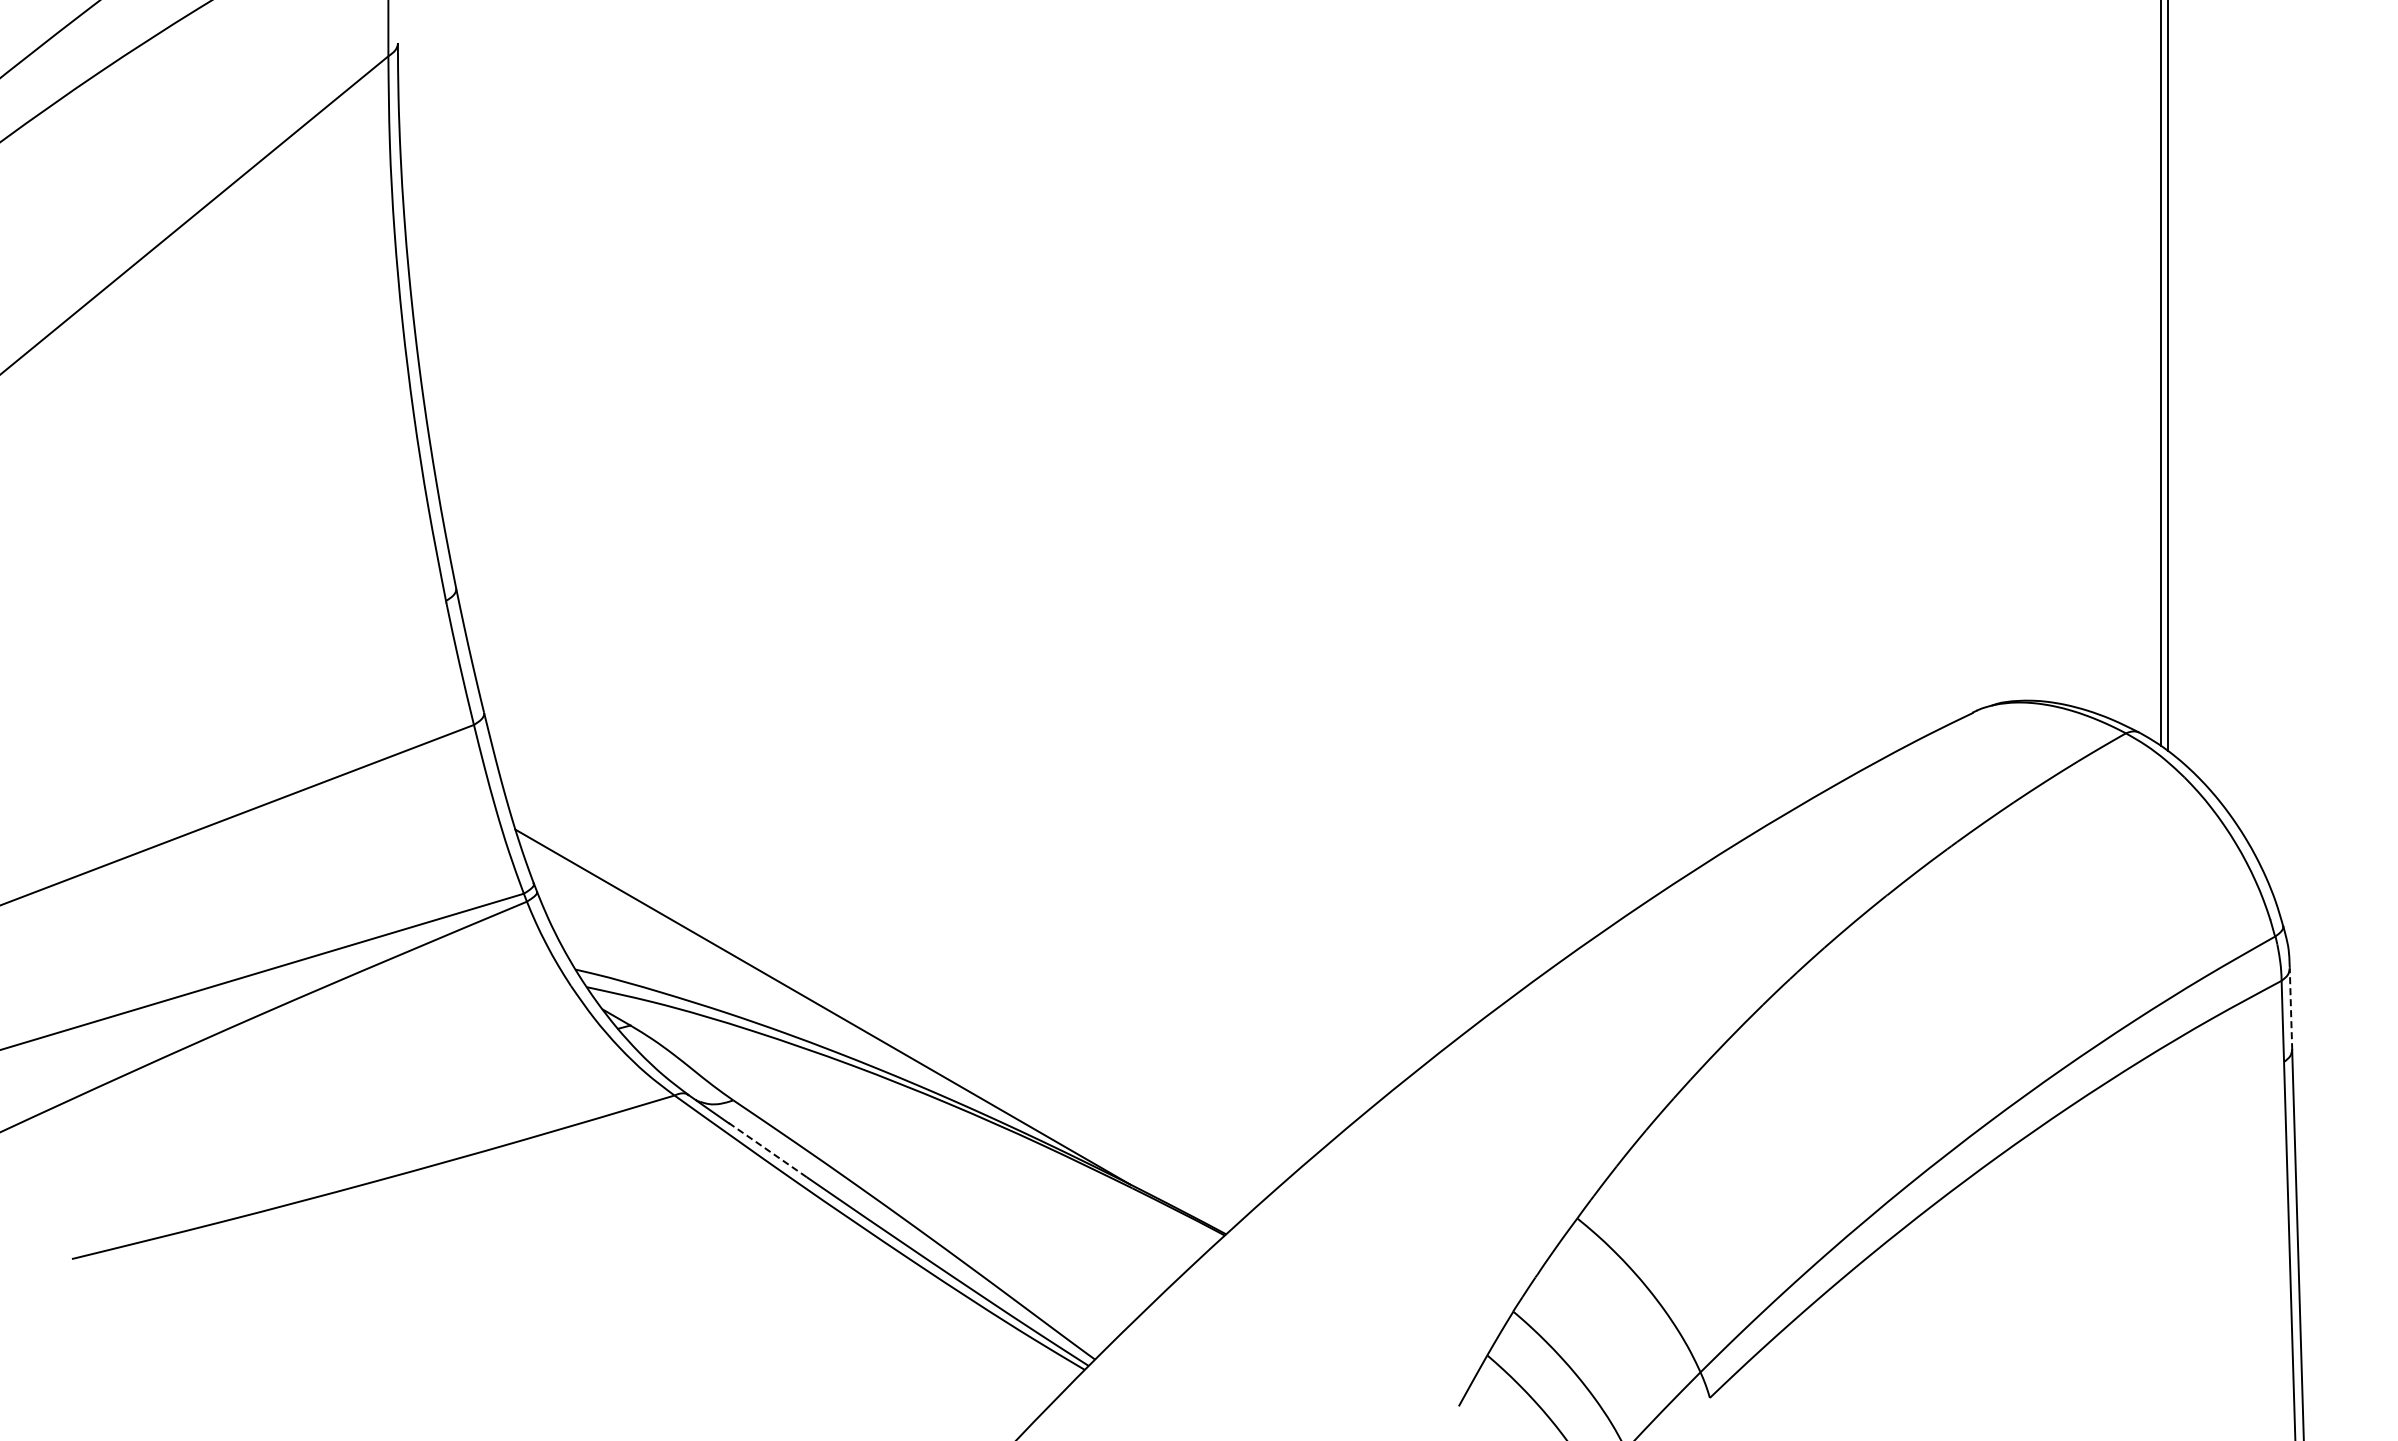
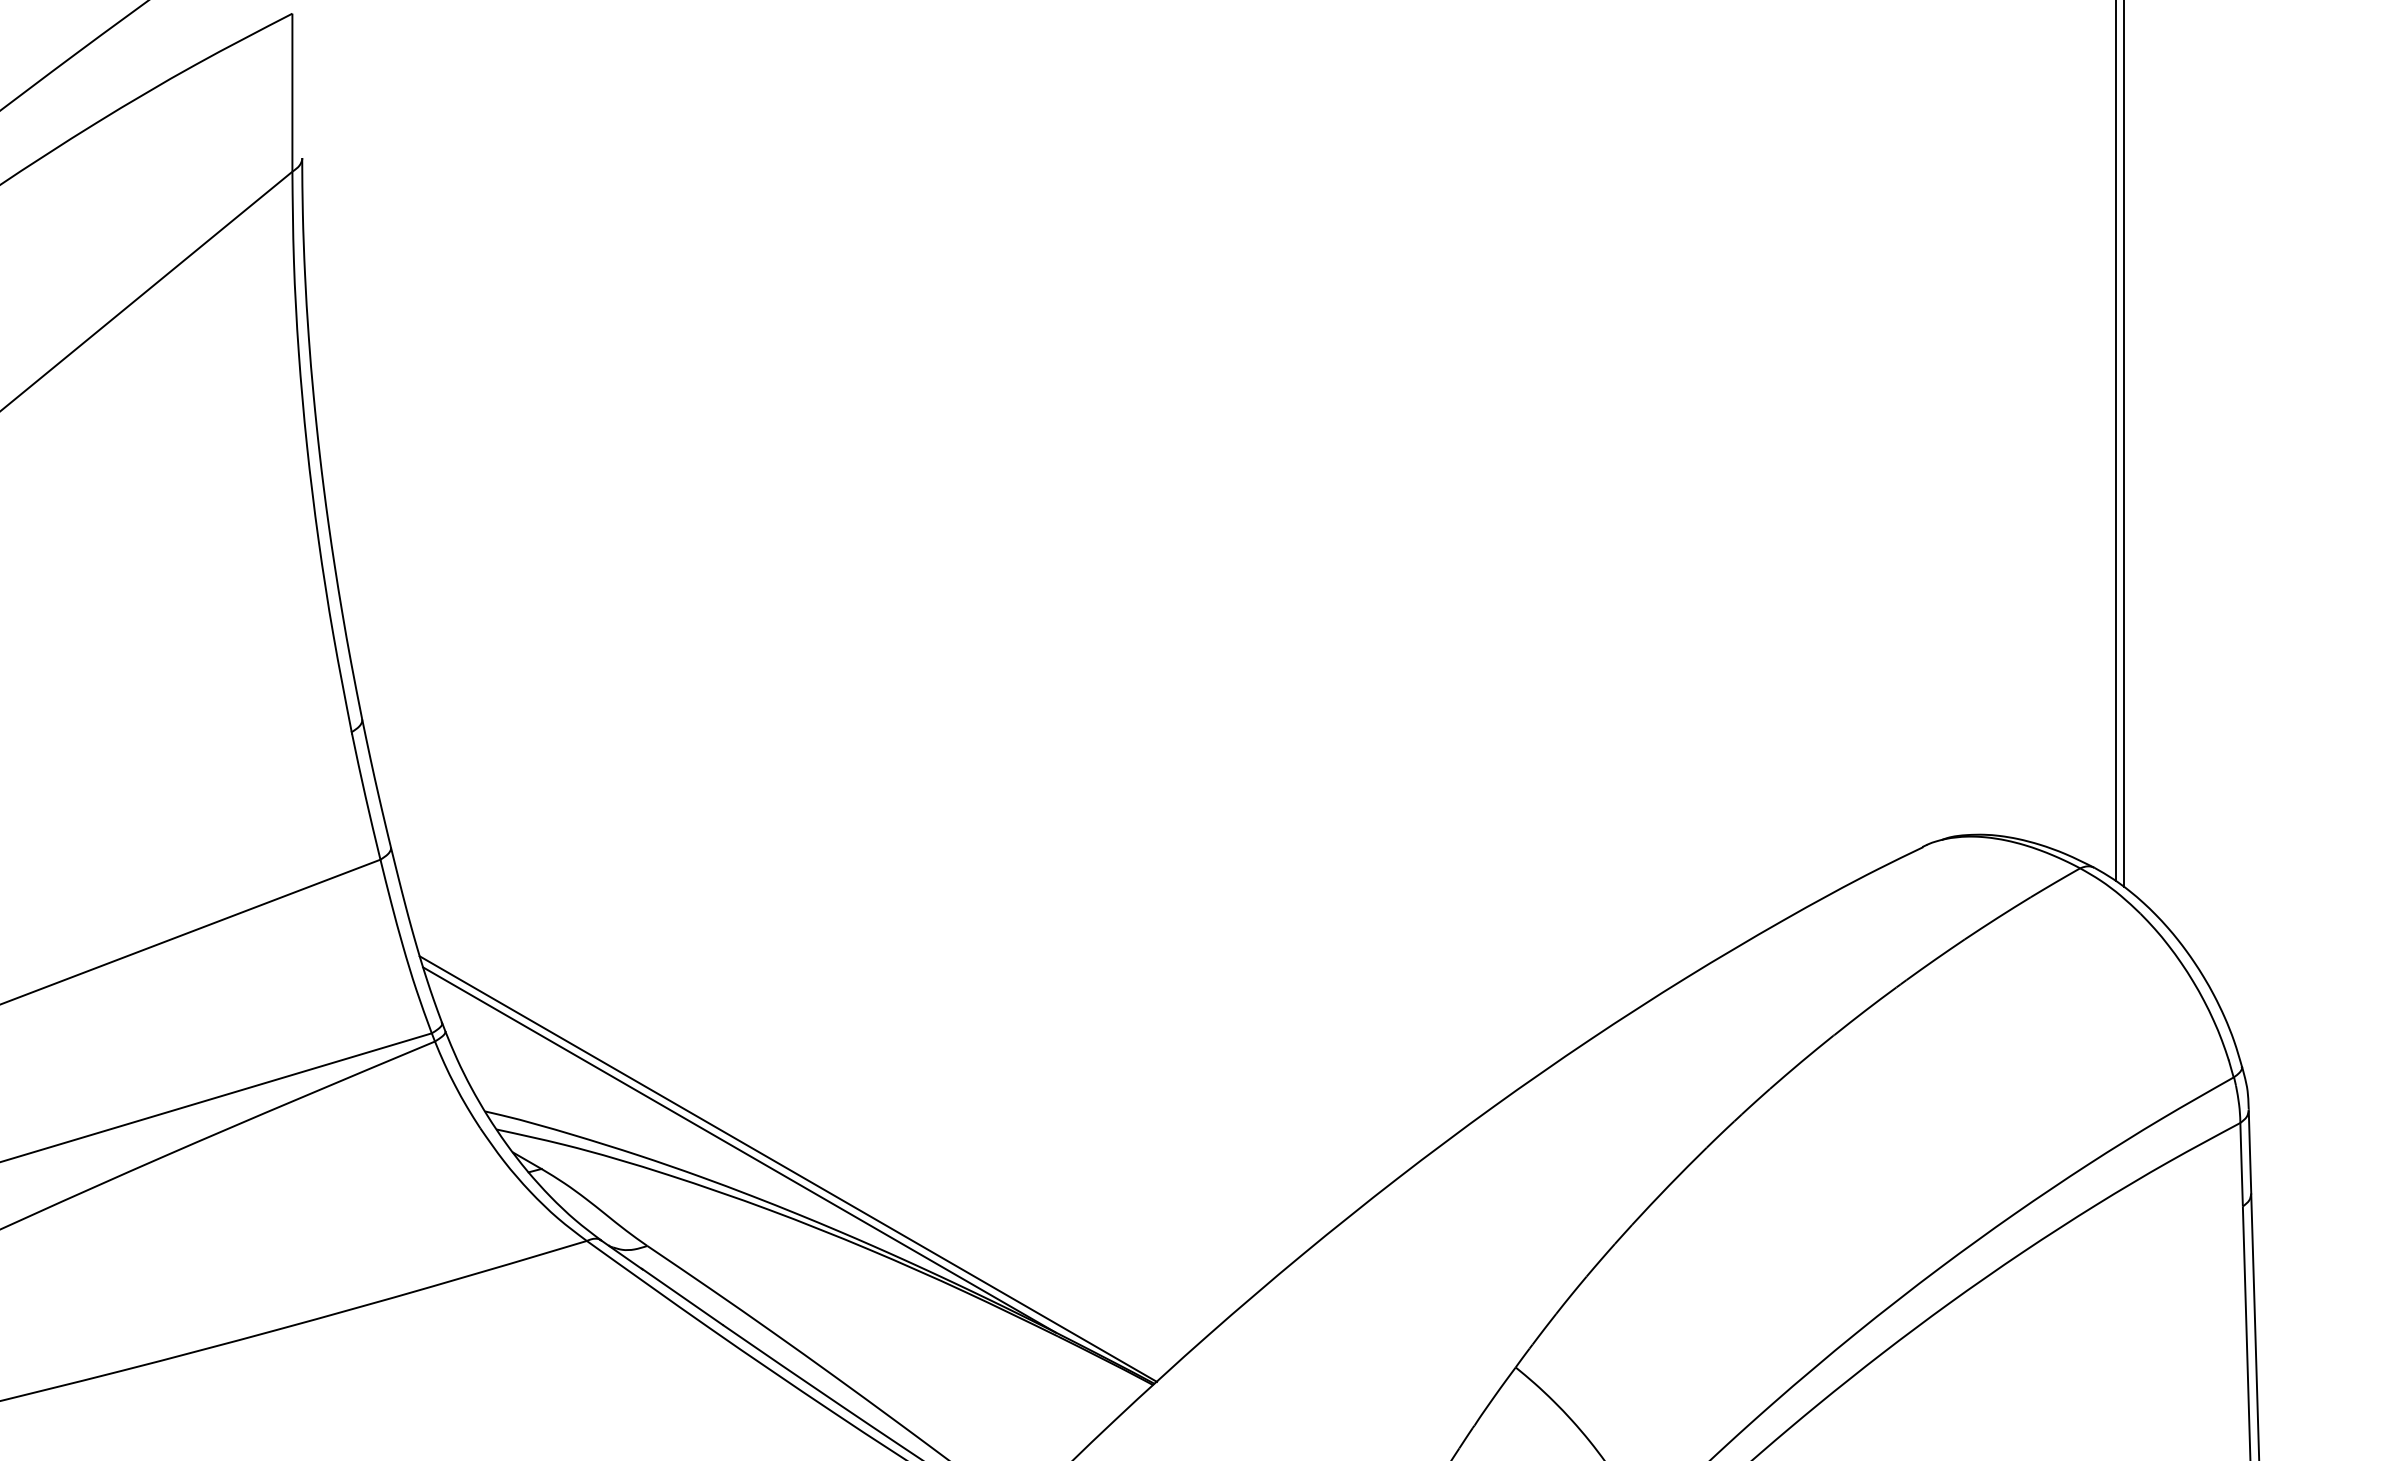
line: (2290, 1009) -> (2249, 1152), dashed -> solid
line: (870, 1025) -> (788, 1168), added
line: (767, 1149) -> (682, 1296), dashed -> solid

